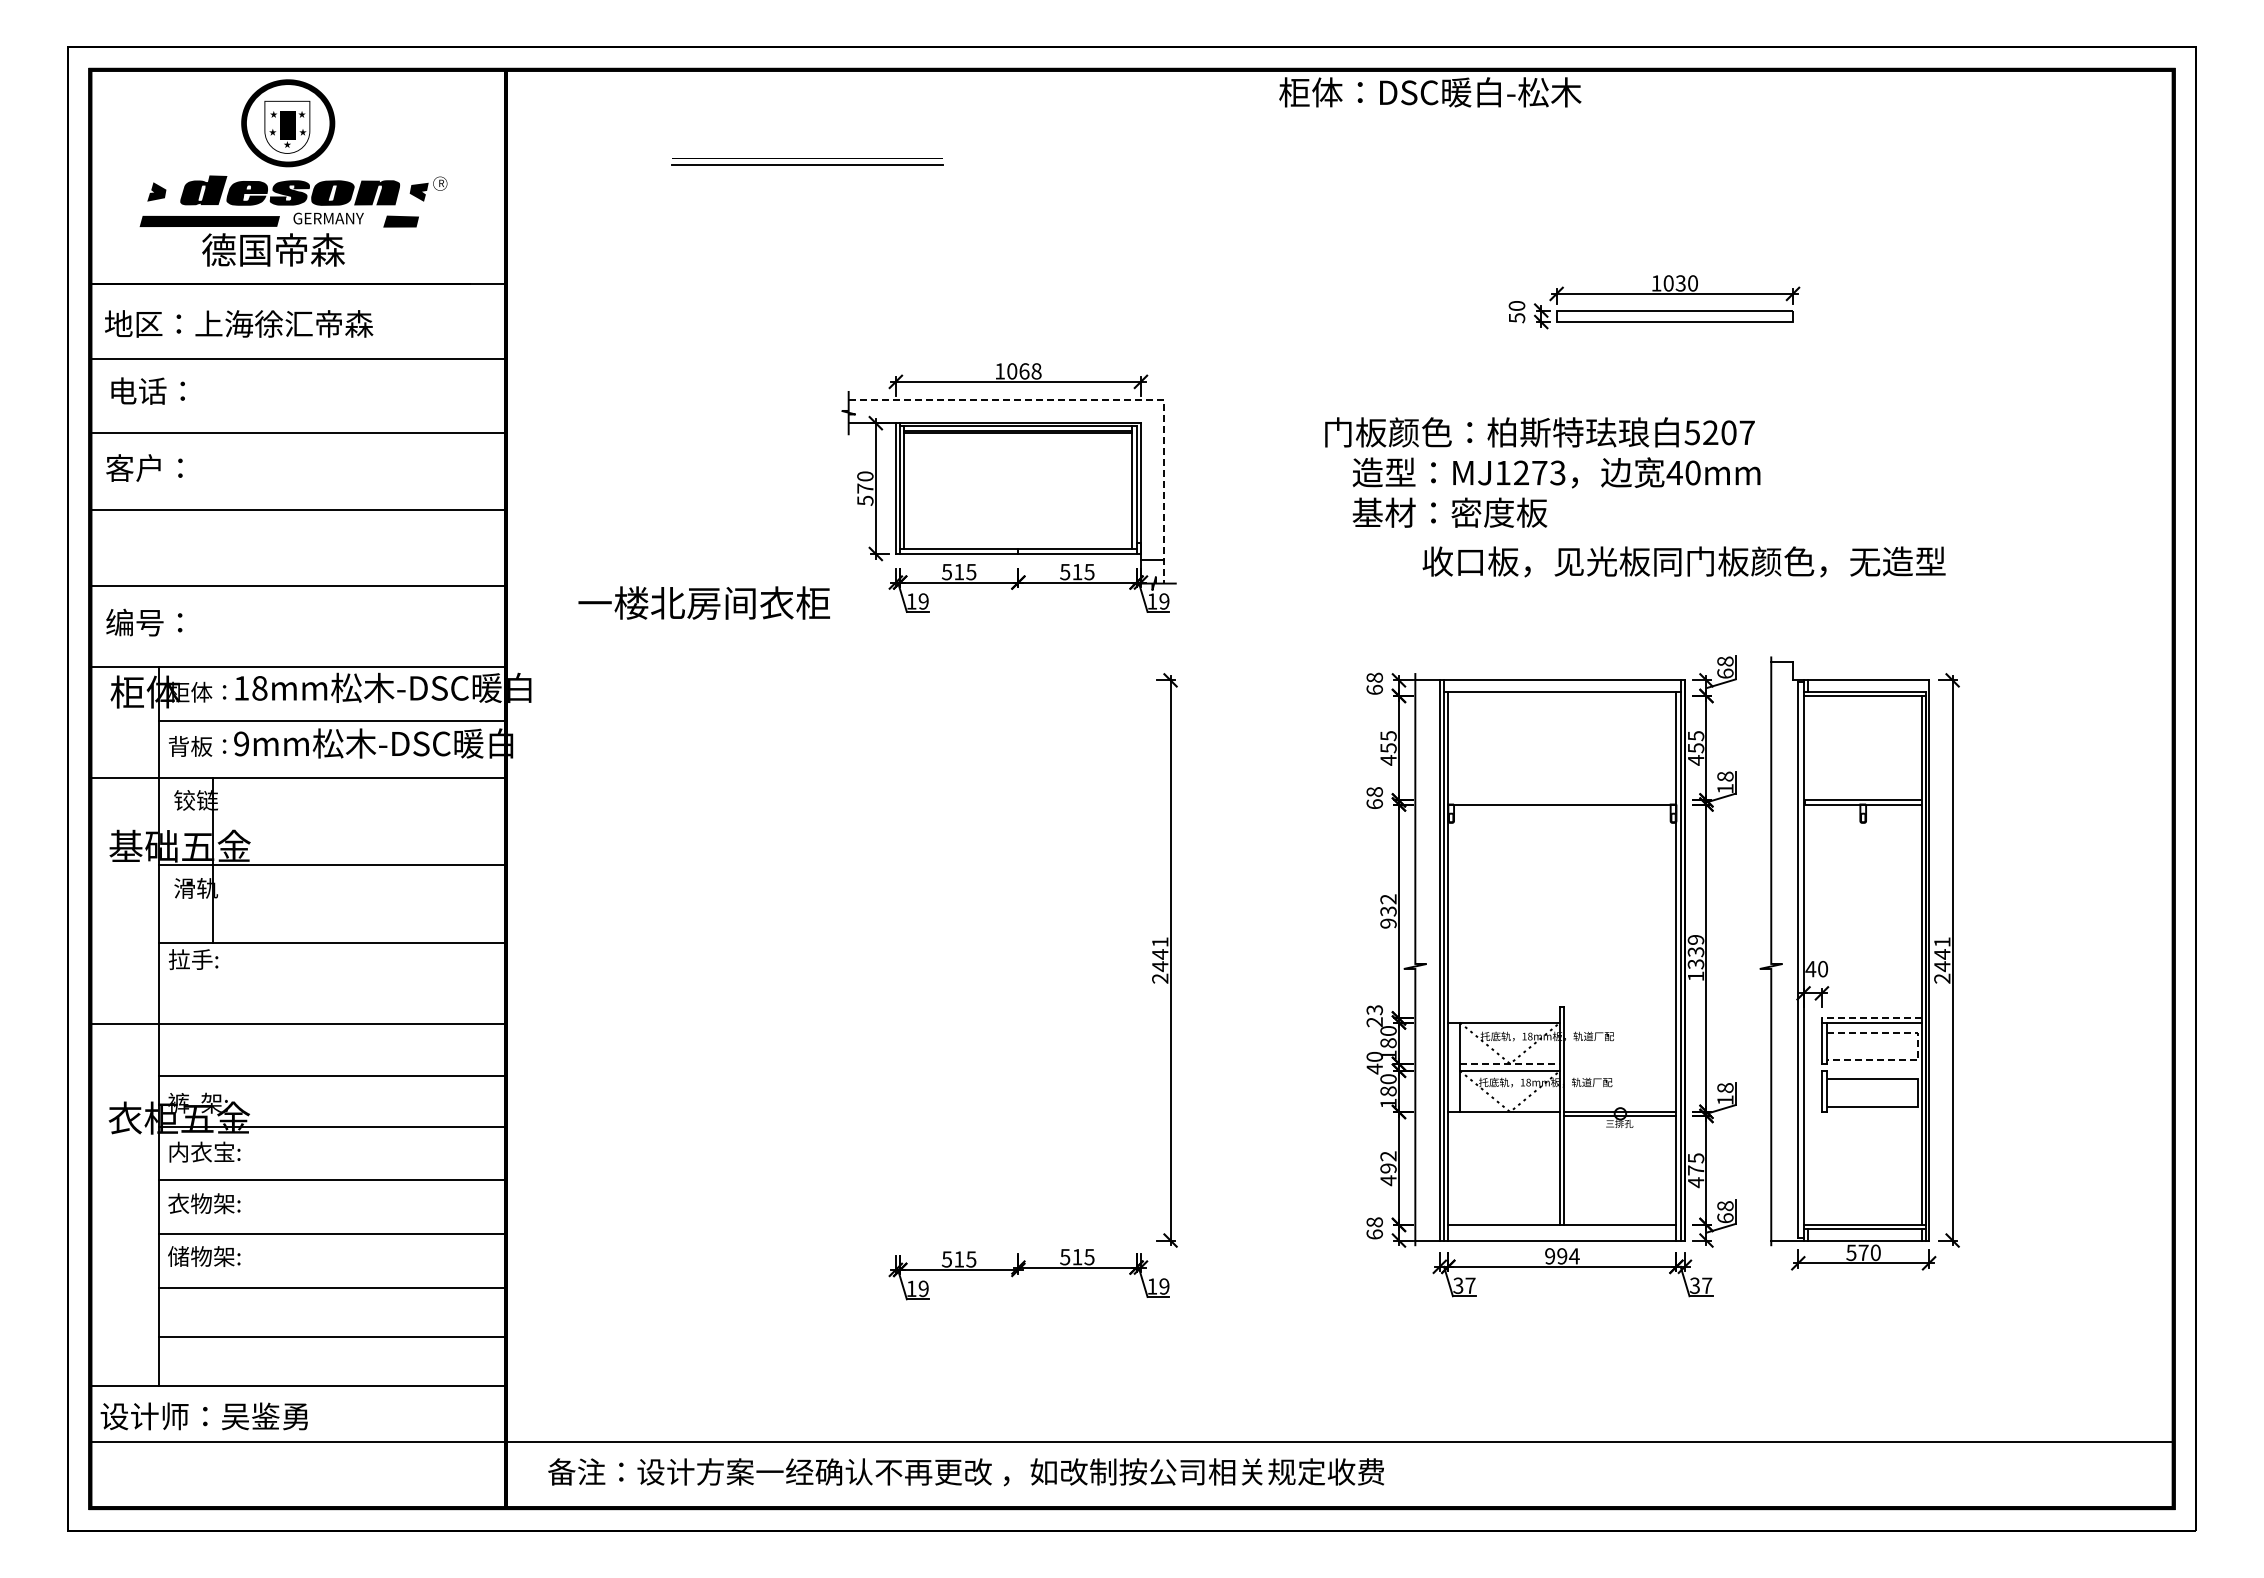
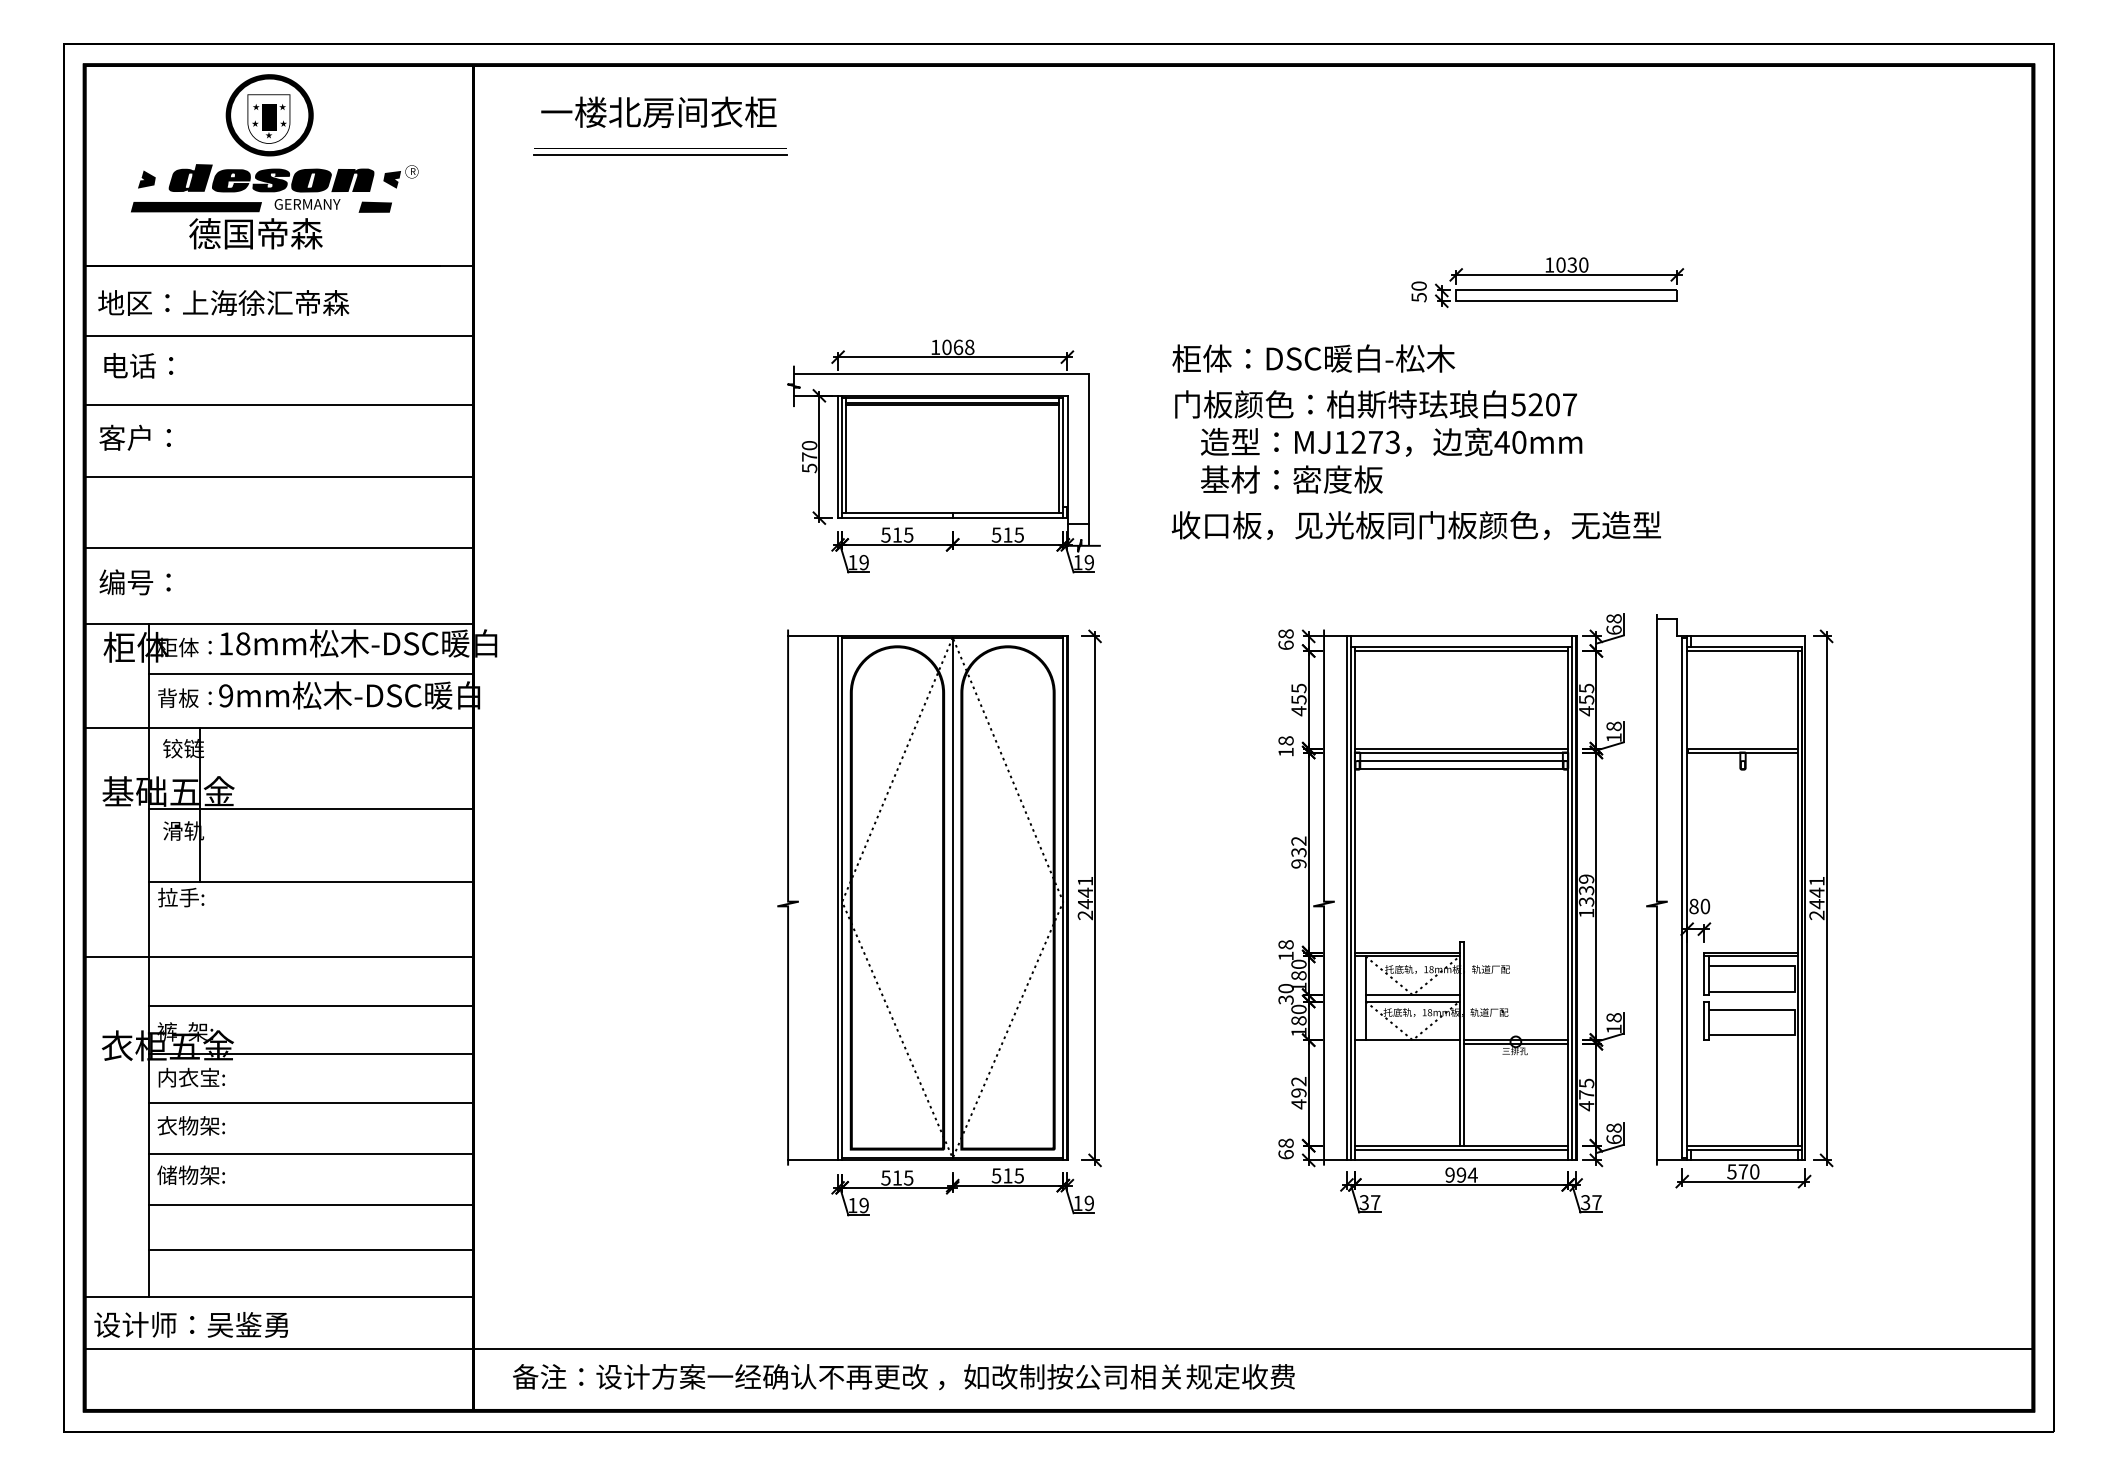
text: (1430, 92) -> (1313, 358), moved
part: (807, 161) -> (660, 151), moved
line: (1099, 400) -> (1028, 374), dashed -> solid
text: (1542, 472) -> (1378, 441), moved
text: (1683, 561) -> (1415, 525), moved
text: (703, 602) -> (658, 111), moved
line: (1562, 695) -> (1461, 650), added
line: (1562, 800) -> (1461, 748), added
text: (1374, 803) -> (1285, 751), 68 -> 18
line: (1562, 813) -> (1461, 760), added
line: (1562, 822) -> (1461, 769), added
part: (985, 959) -> (921, 897), added
text: (1810, 969) -> (1693, 906), 40 -> 80
text: (1374, 1016) -> (1285, 950), 23 -> 18
line: (1504, 1018) -> (1407, 952), added
line: (1871, 1018) -> (1750, 952), dashed -> solid
line: (1918, 1046) -> (1794, 978), dashed -> solid
line: (1510, 1063) -> (1413, 994), dashed -> solid
text: (1374, 1068) -> (1285, 999), 40 -> 30
line: (1562, 1229) -> (1461, 1150), added

